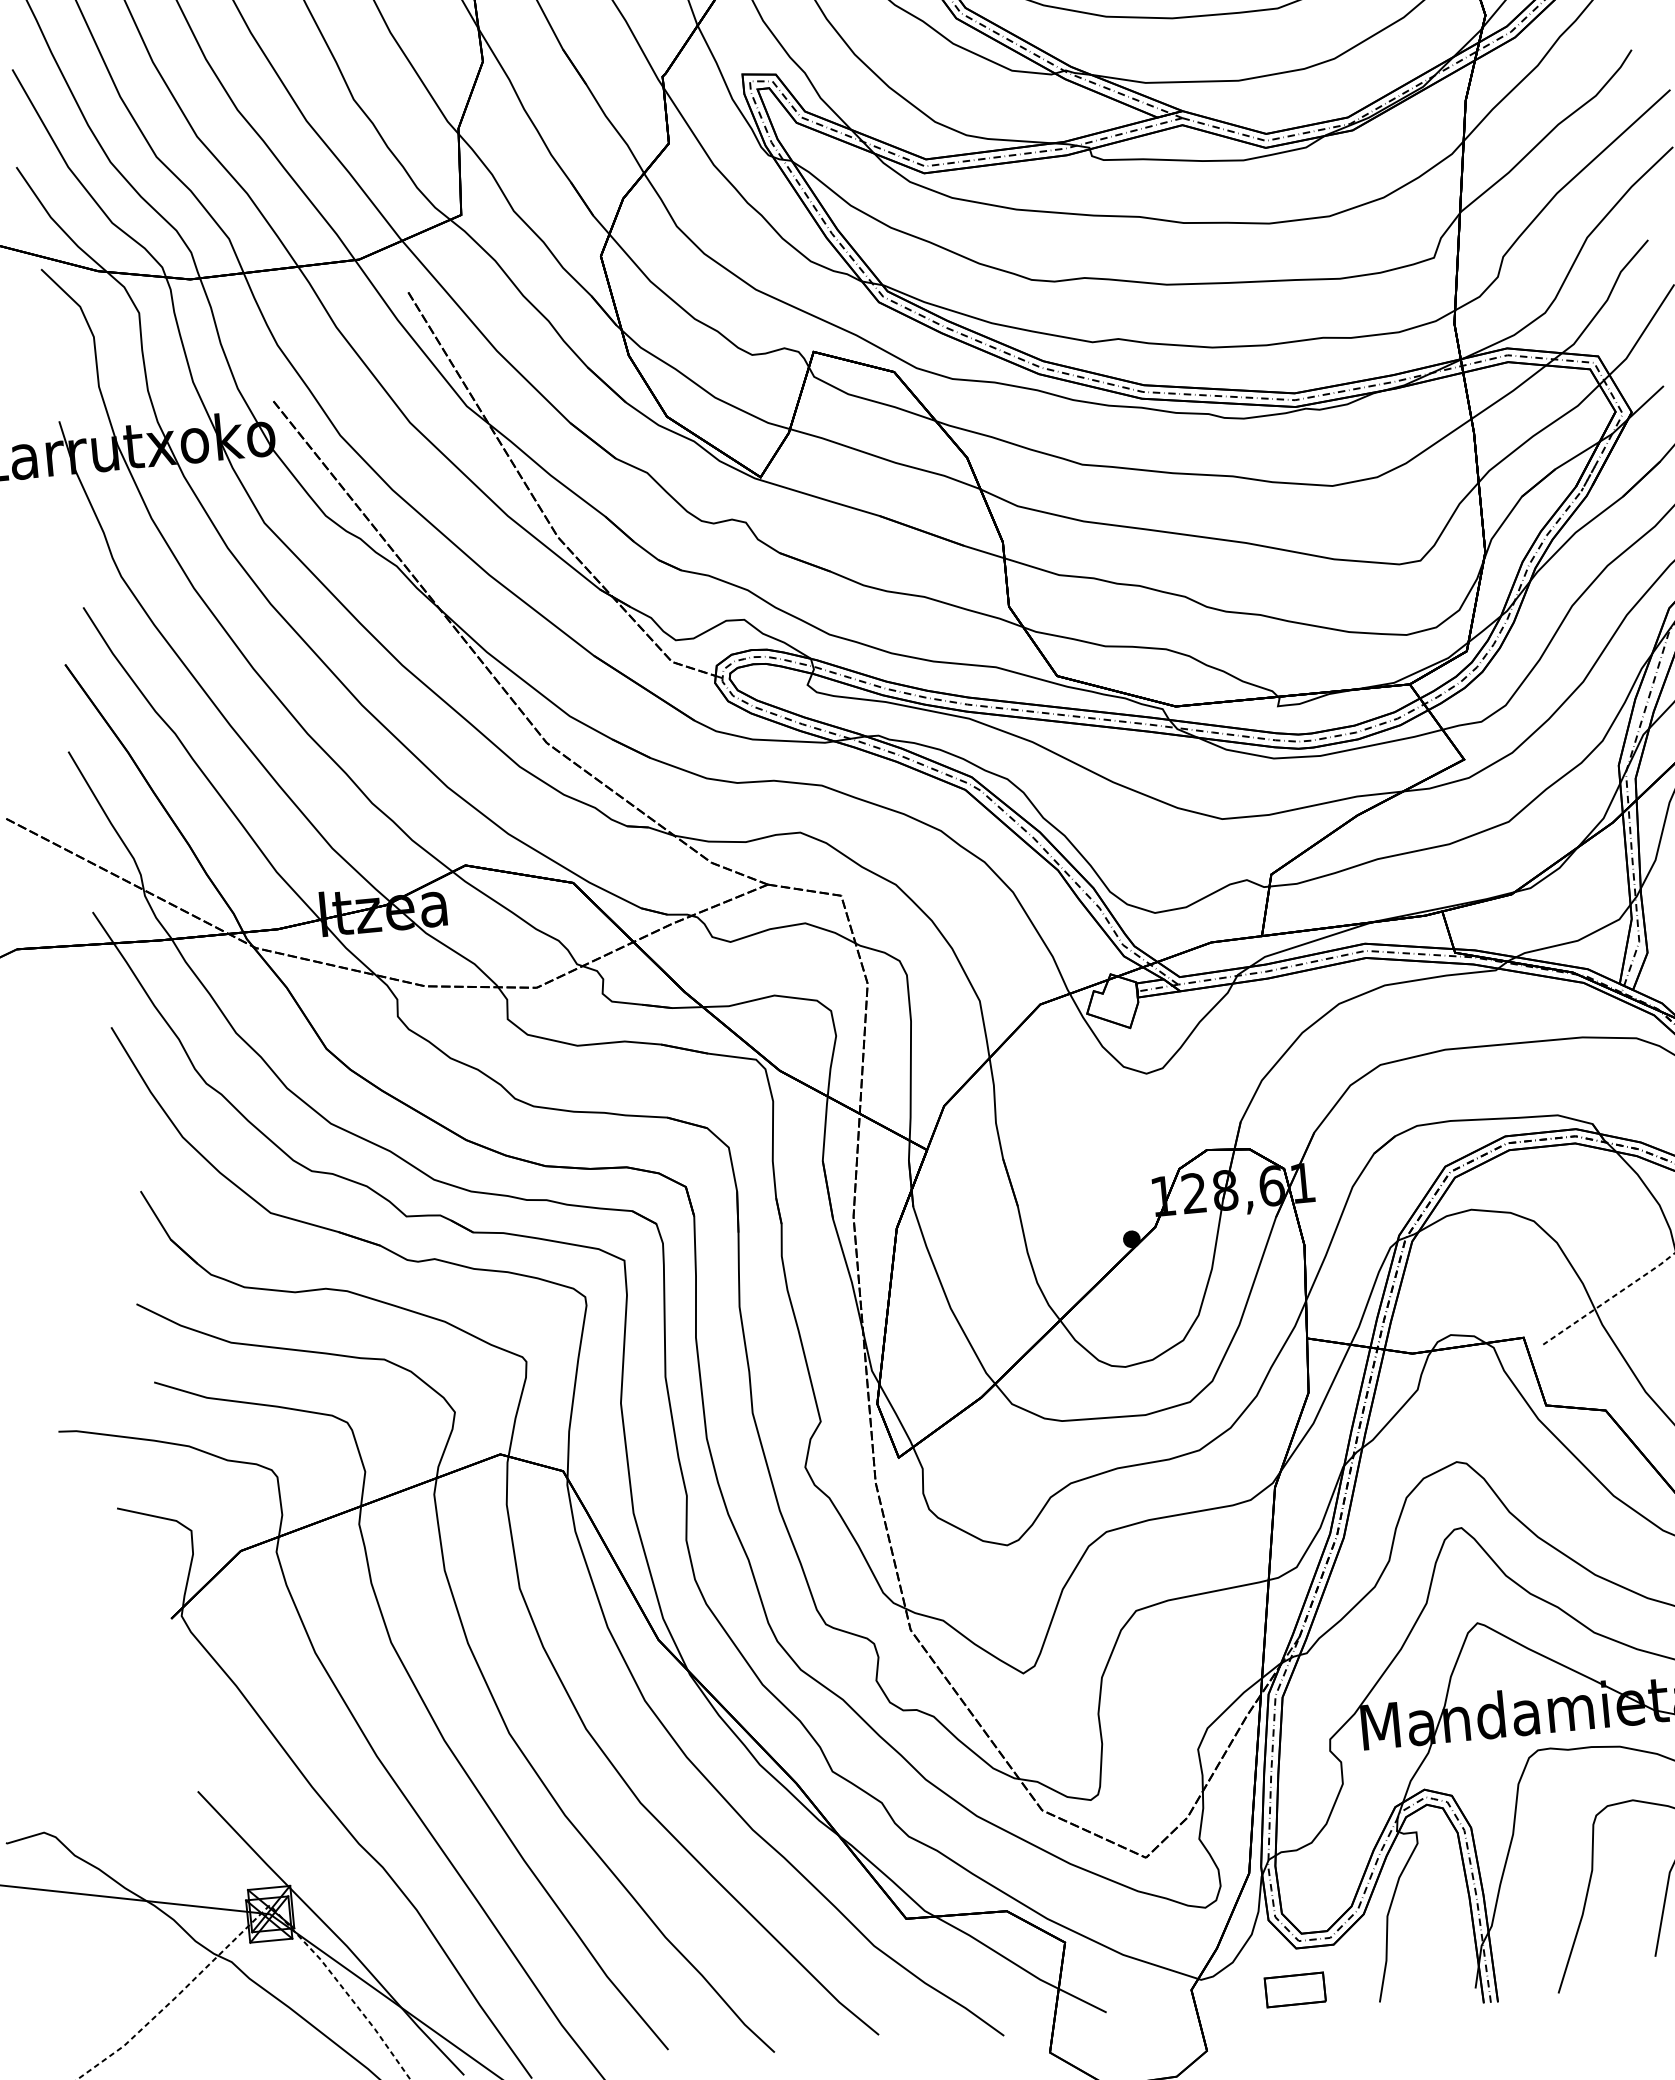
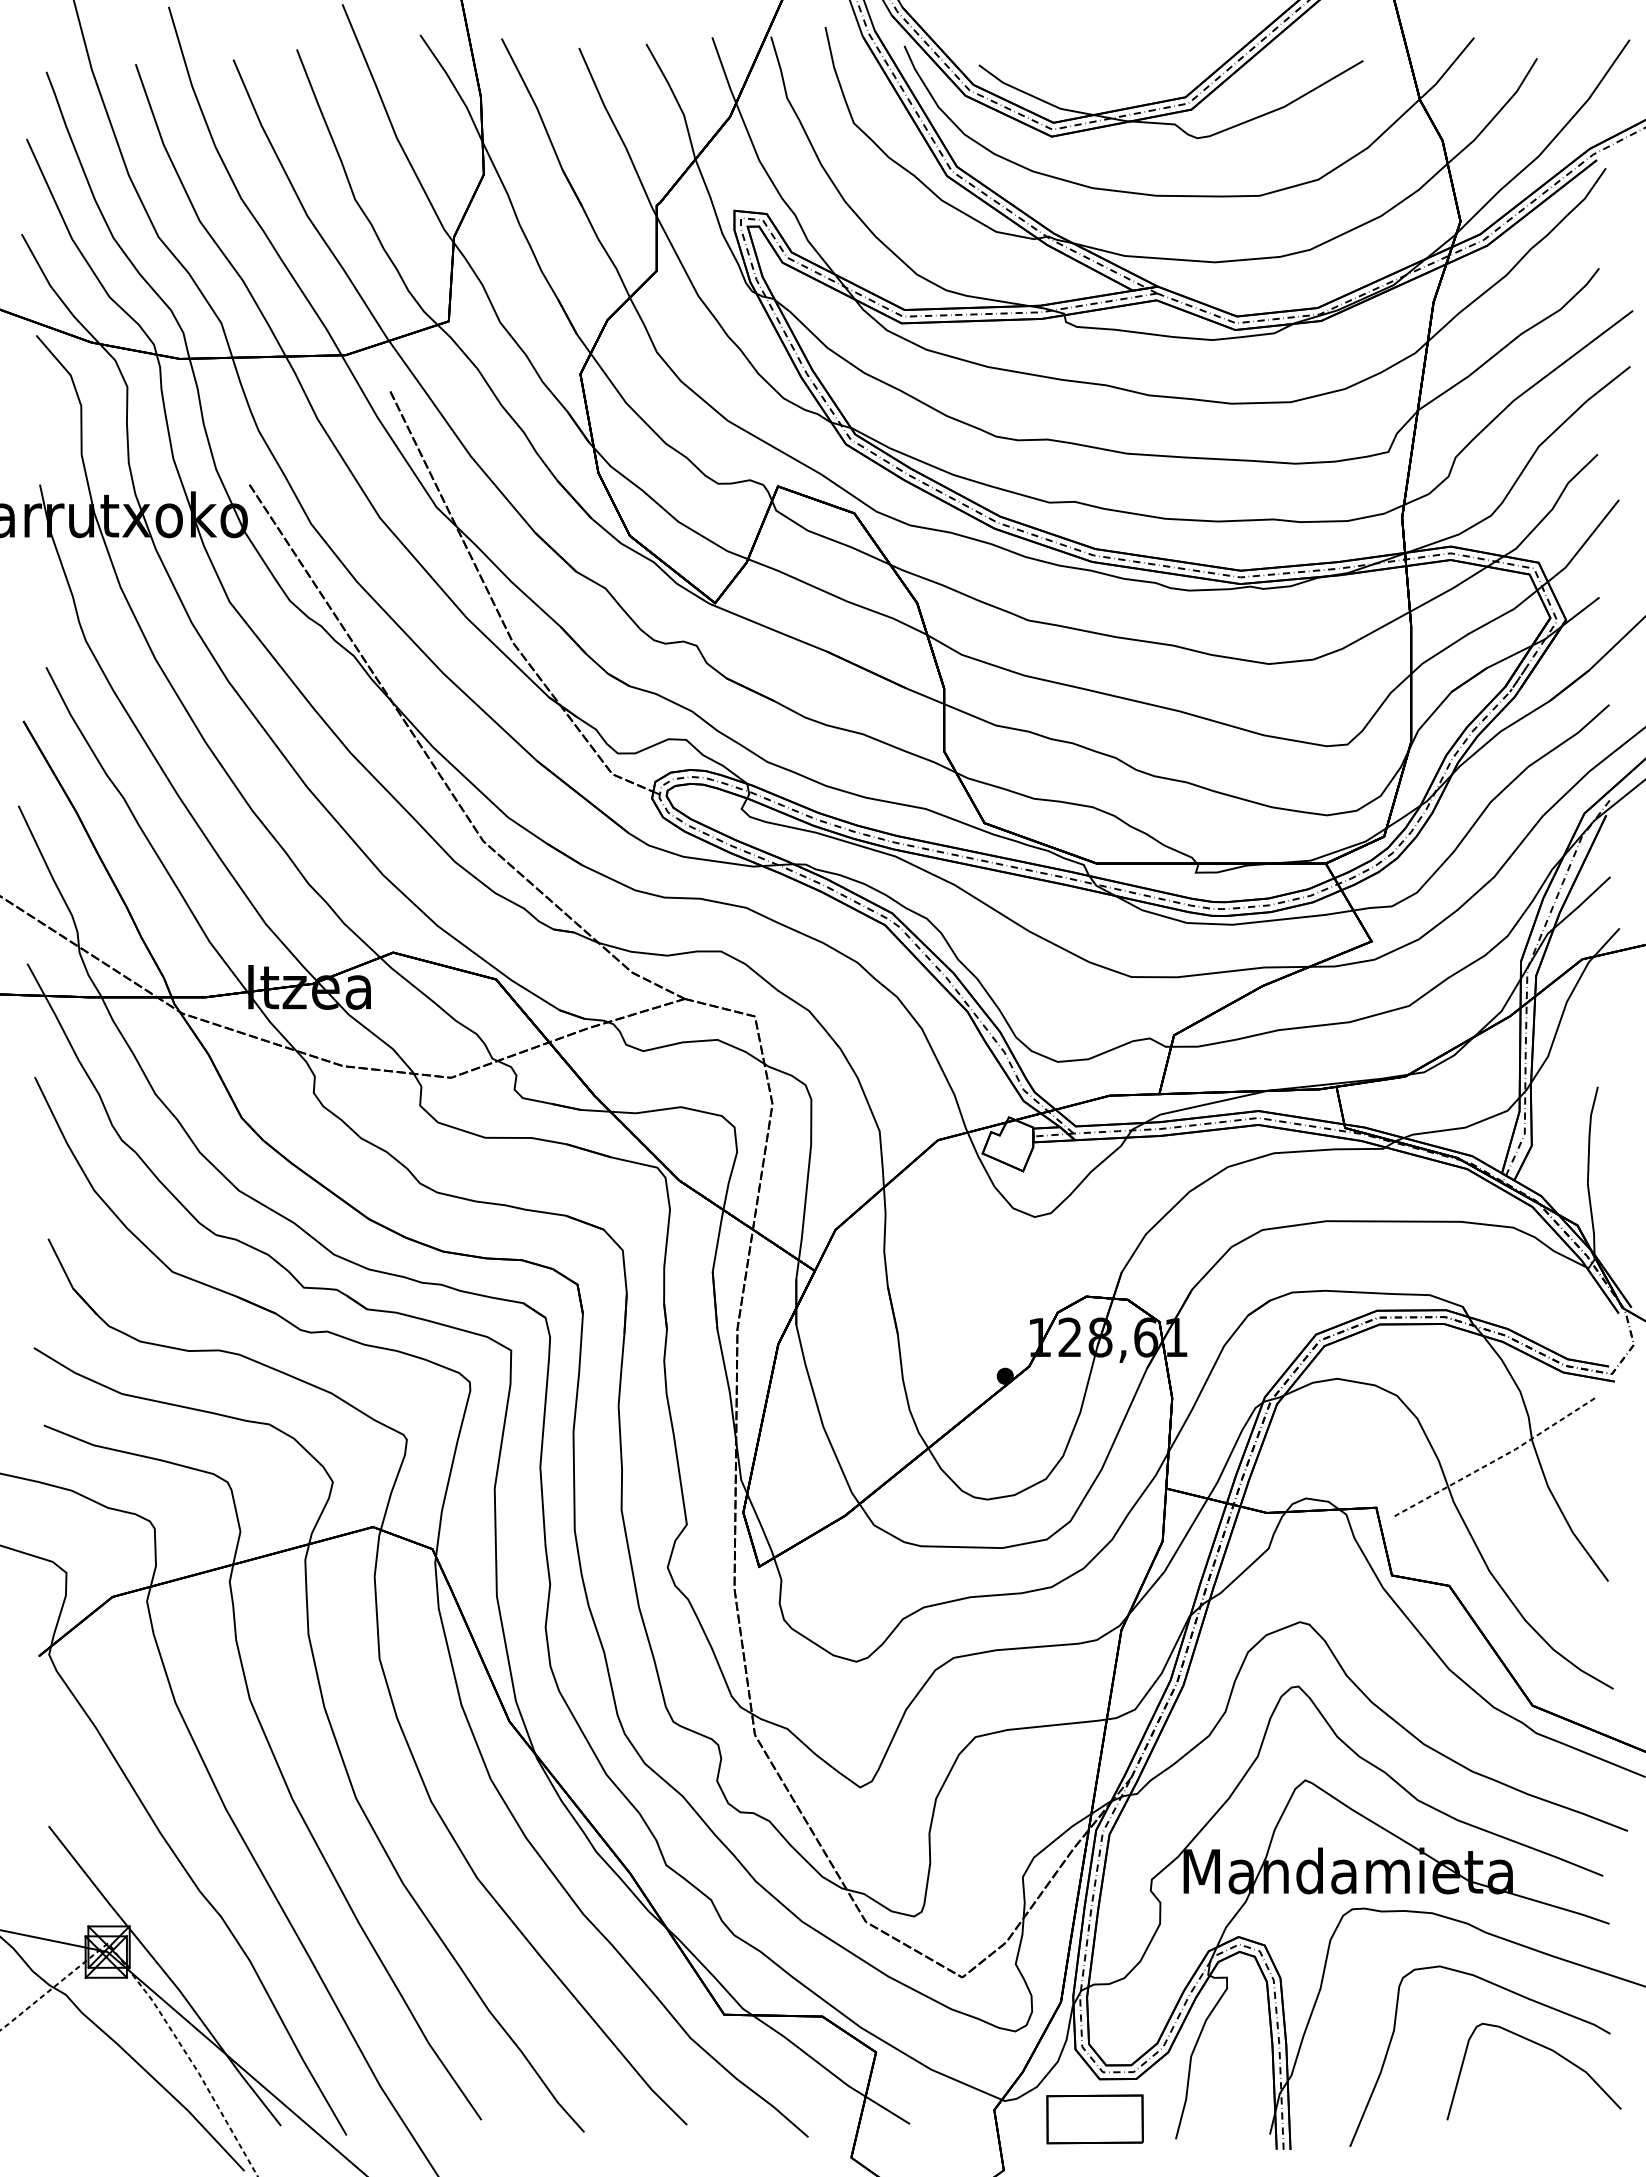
part: (1294, 1990) -> (1094, 2119), size x1.67

